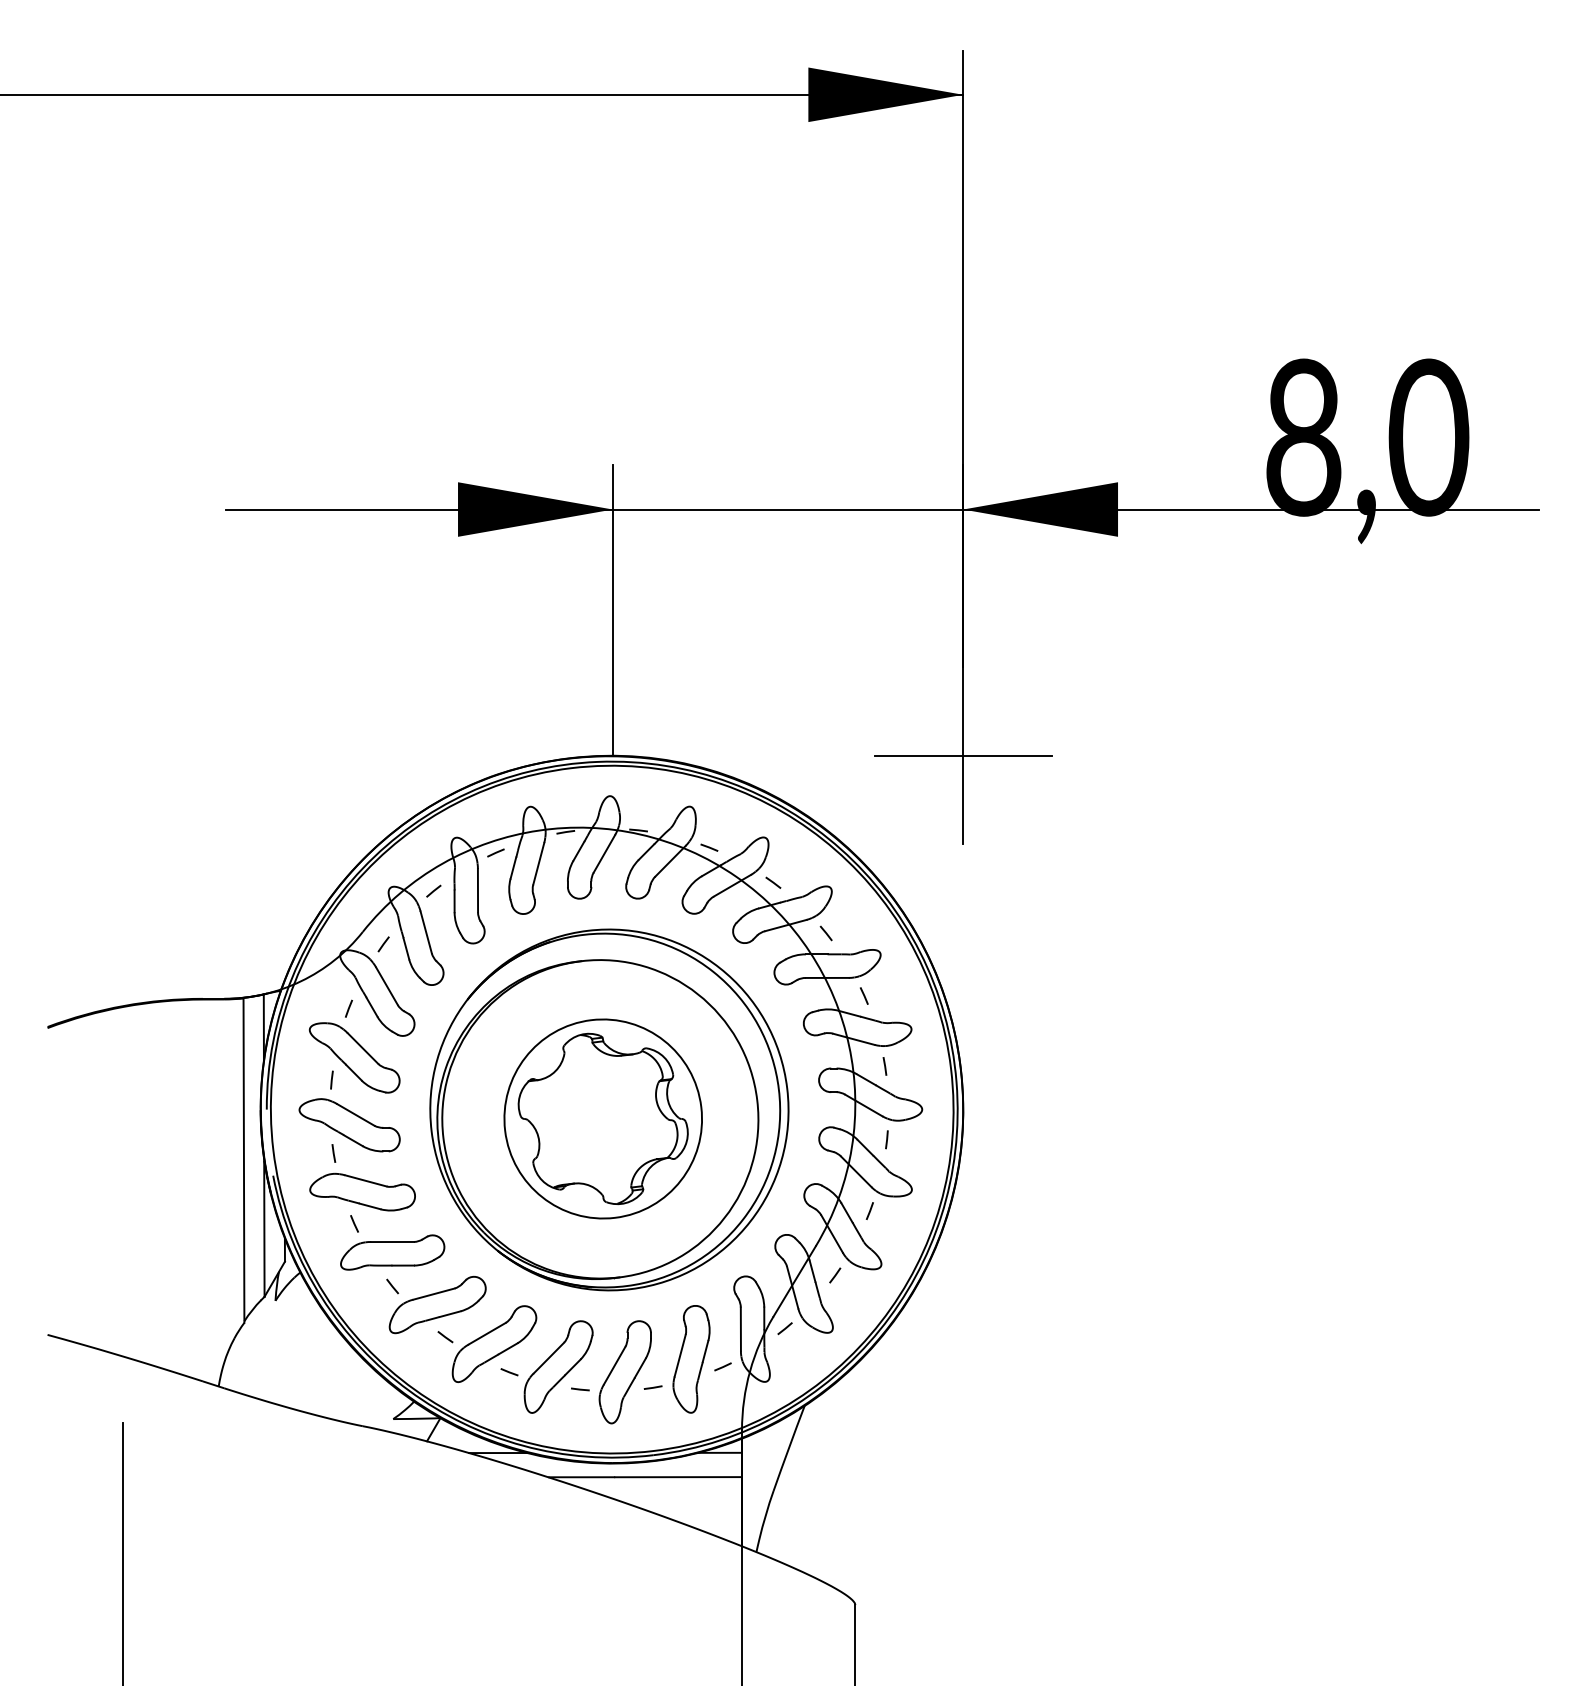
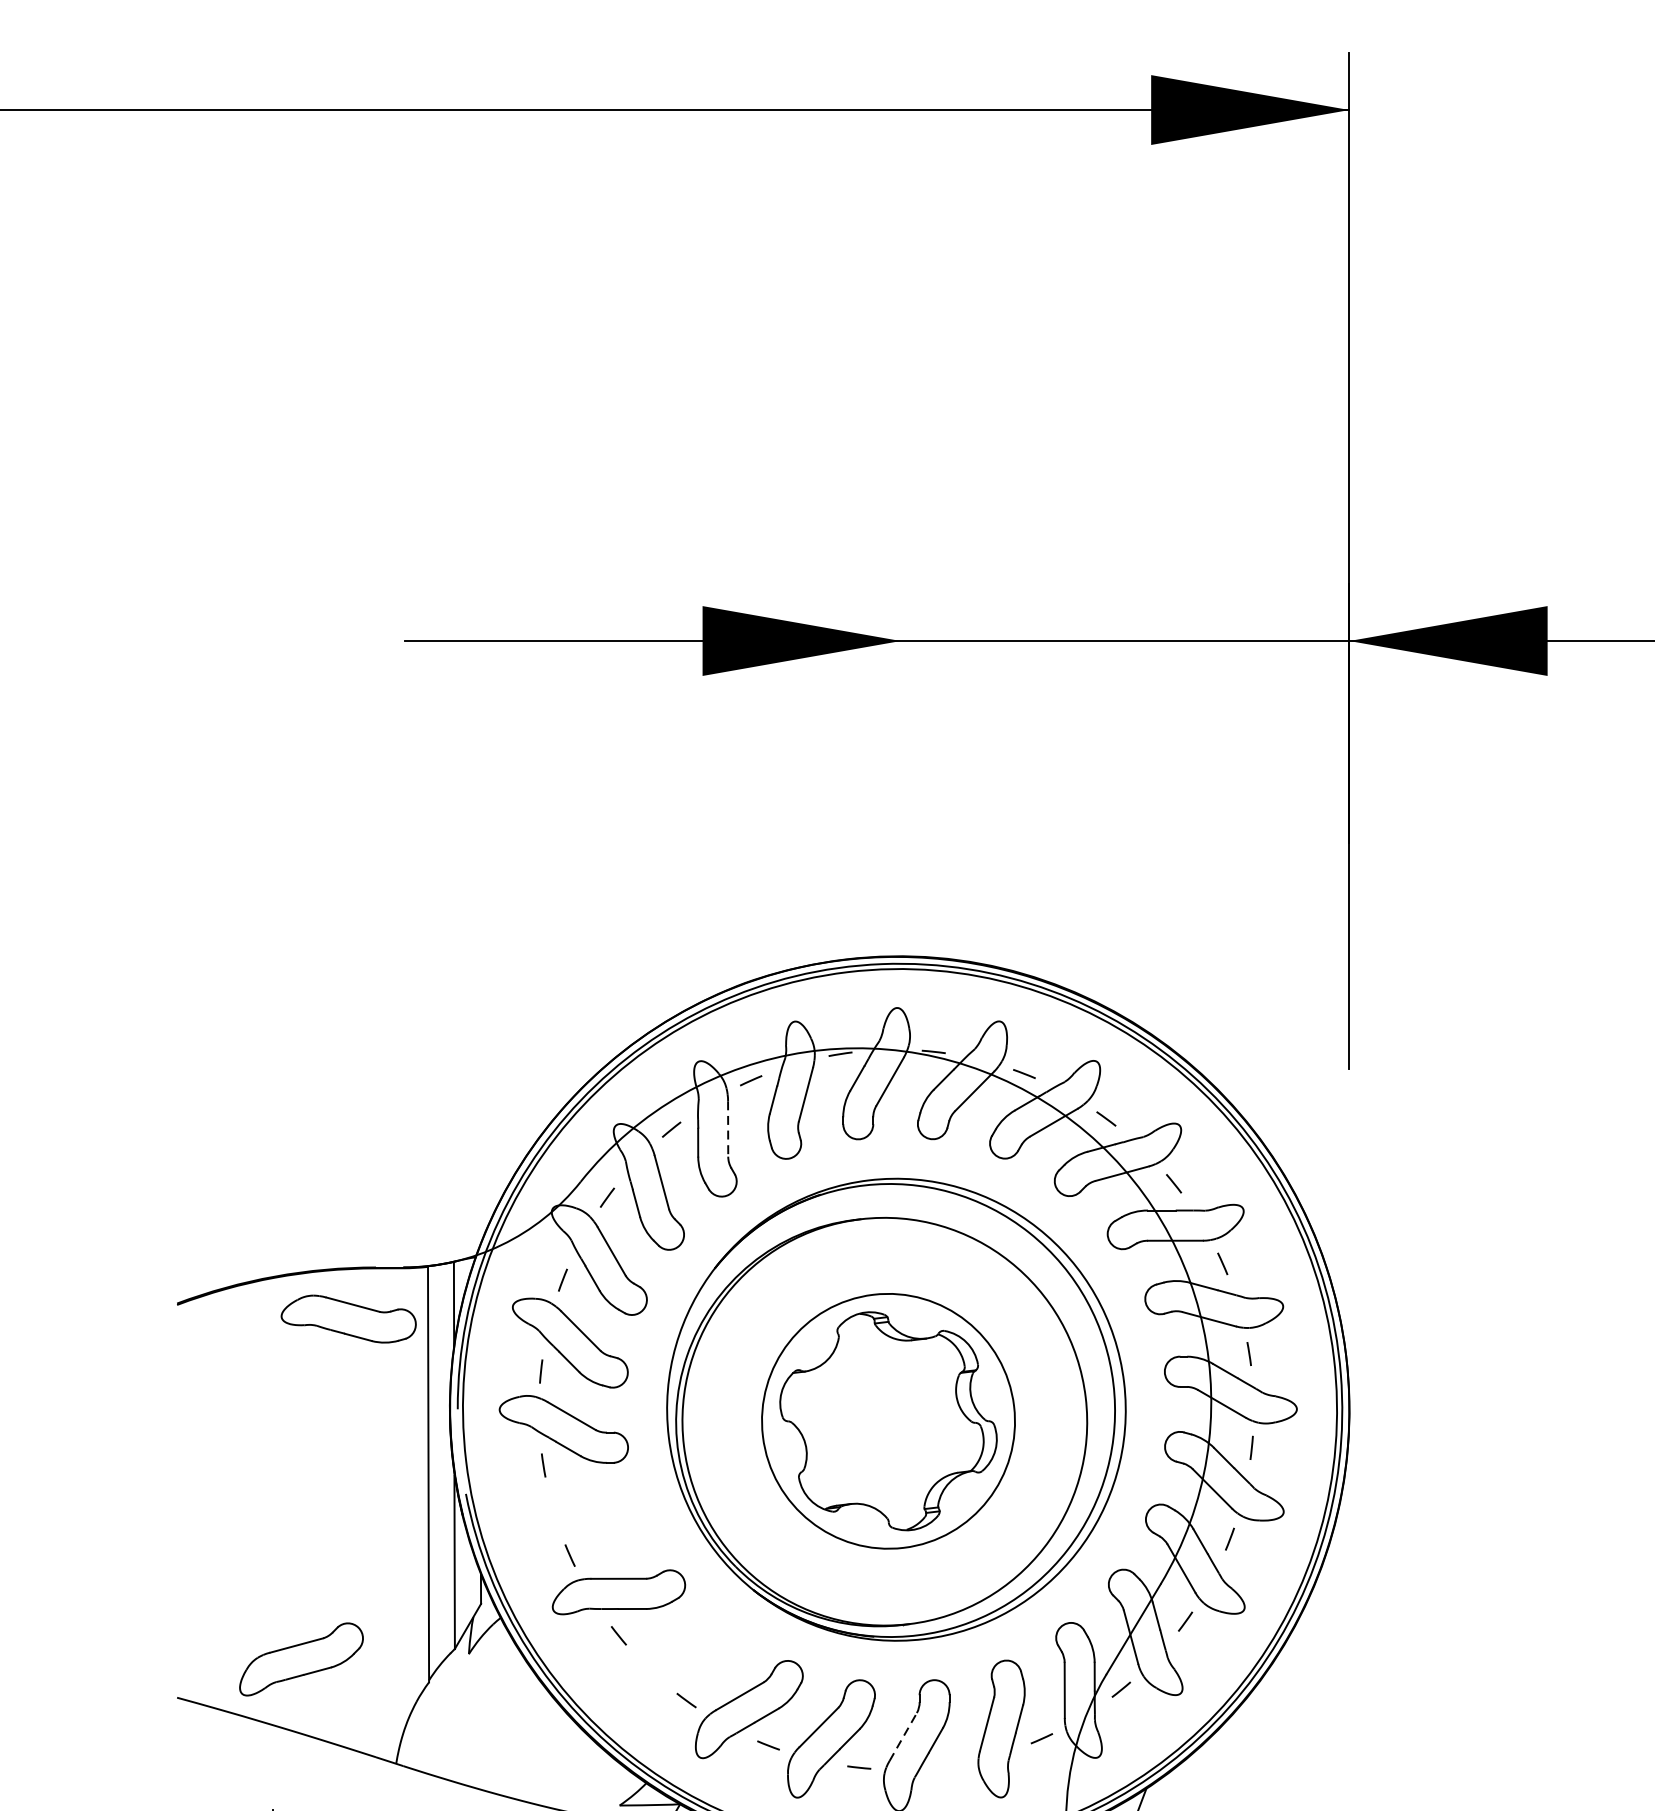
line: (612, 610) -> (900, 770), removed
line: (962, 755) -> (1348, 955), removed
line: (477, 890) -> (727, 1128), solid -> dashed
part: (362, 1191) -> (348, 1318), moved
part: (437, 1304) -> (301, 1658), moved
line: (614, 1365) -> (902, 1736), solid -> dashed
line: (652, 1387) -> (951, 1765), removed

